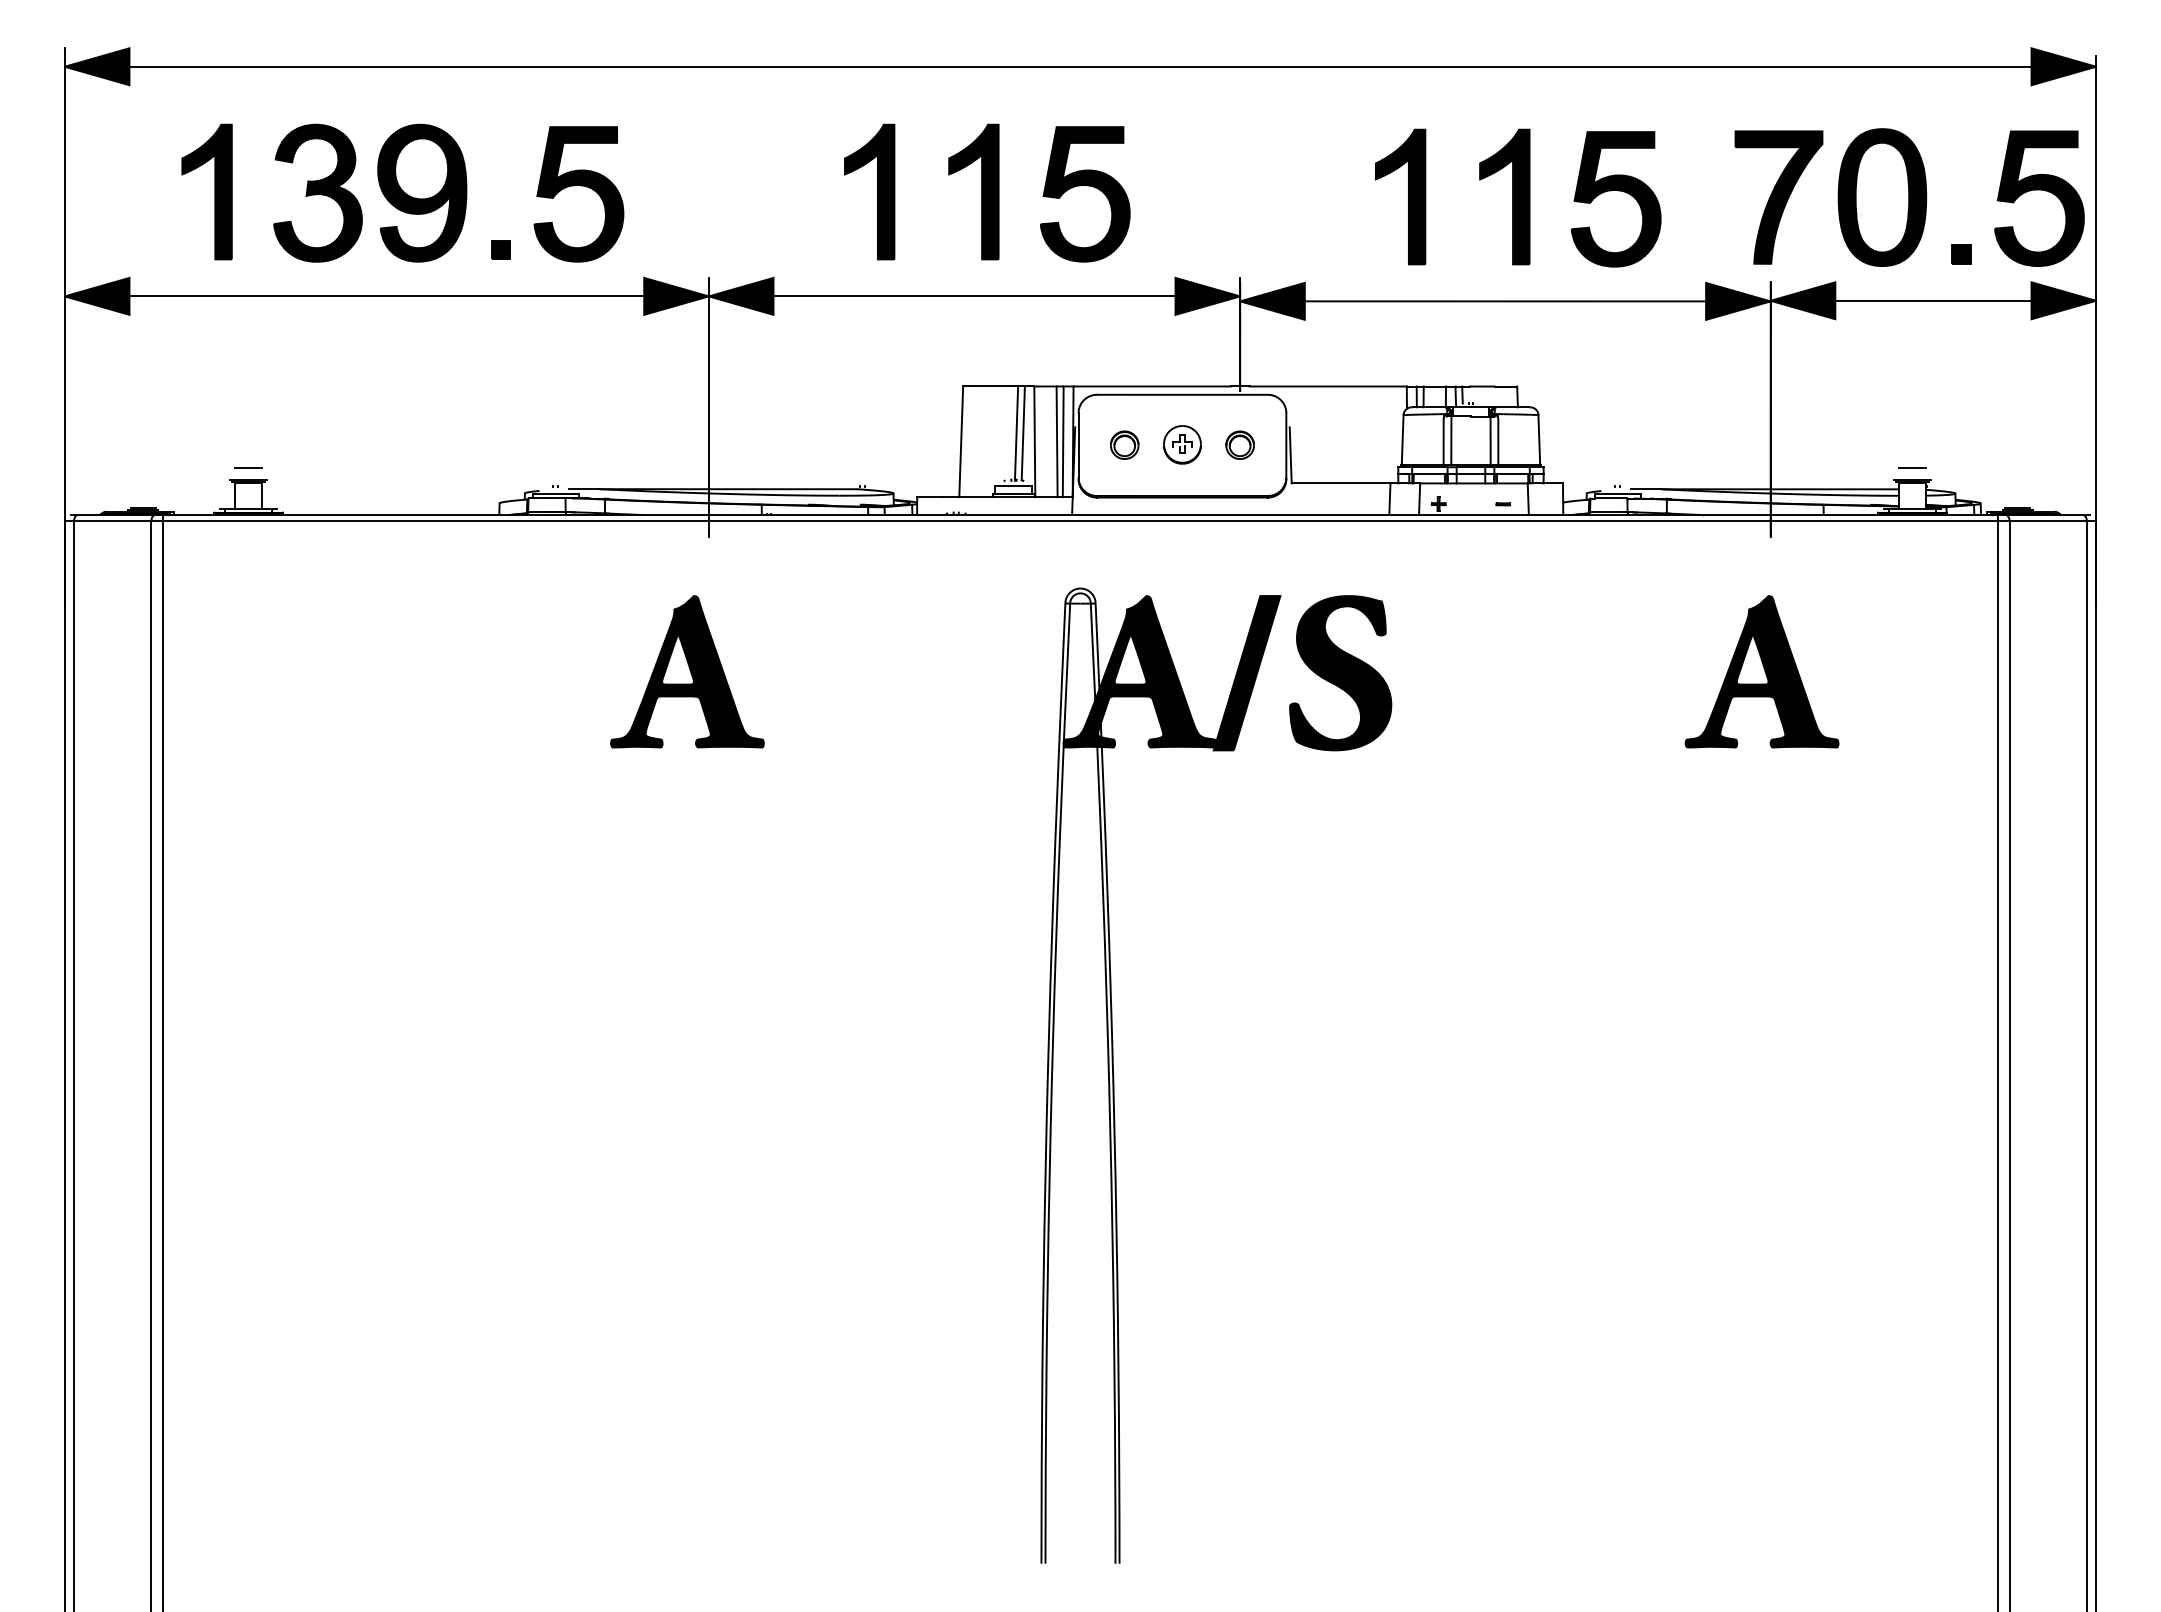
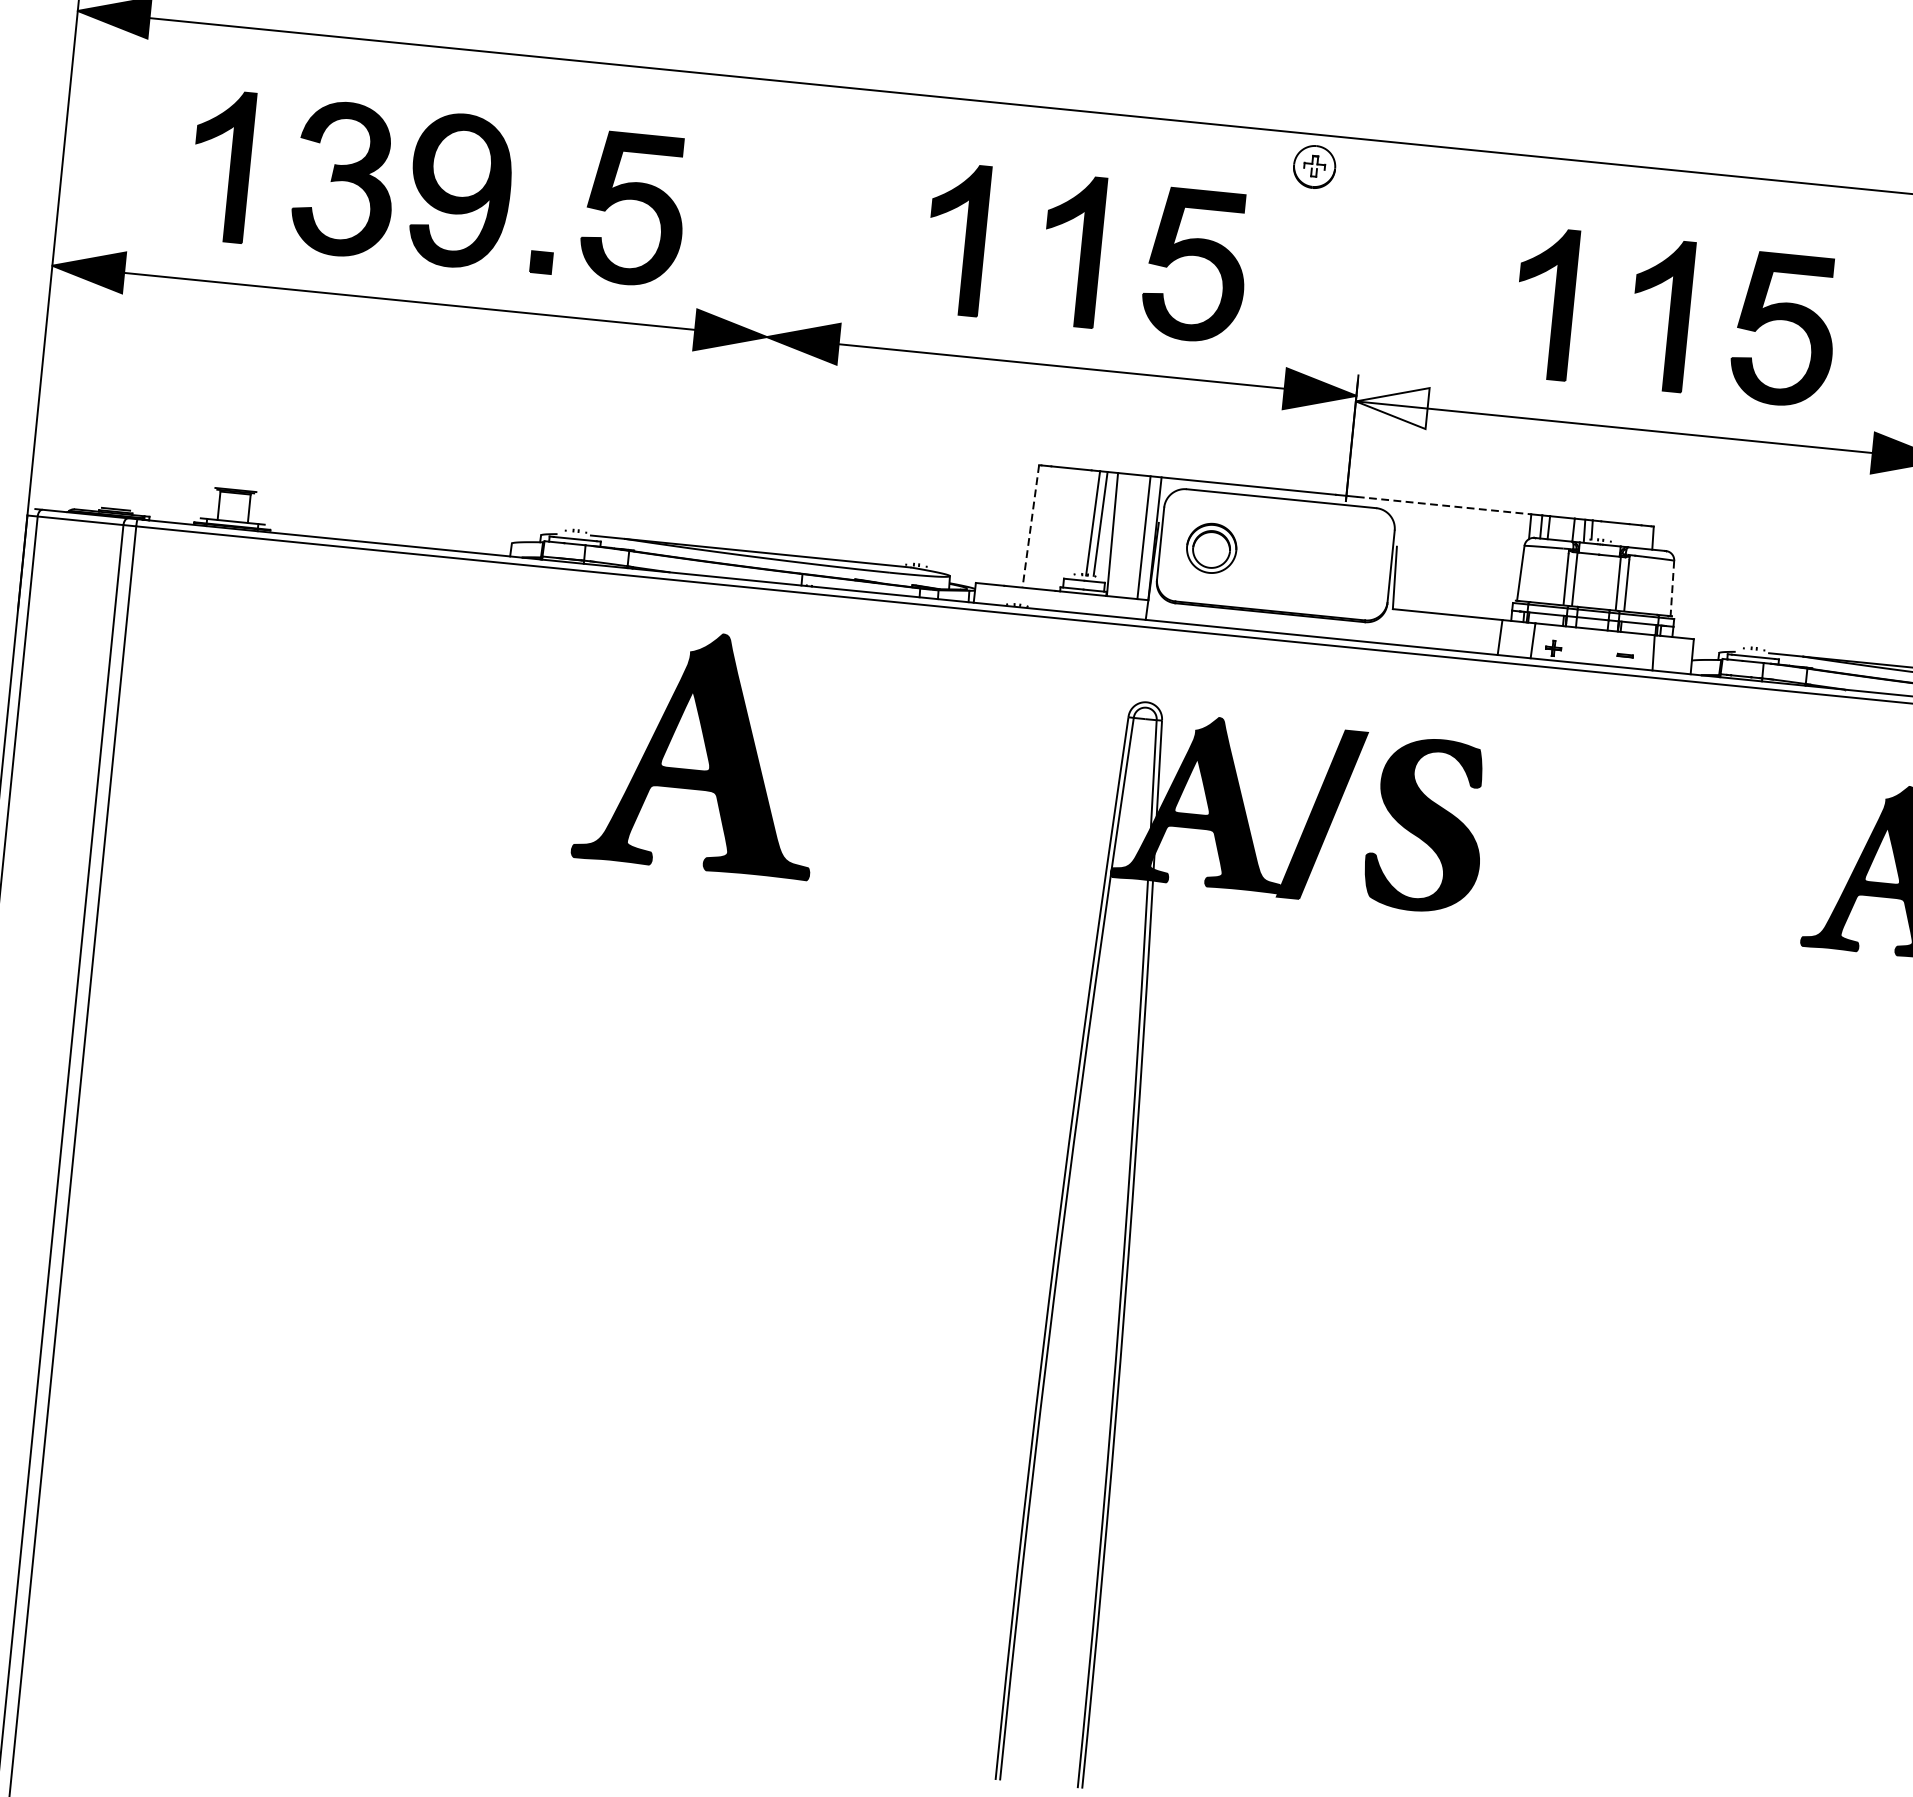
fill: (1272, 300) -> (1391, 404), removed
line: (1328, 386) -> (1444, 505), solid -> dashed
line: (708, 406) -> (754, 459), removed
line: (1539, 440) -> (1672, 588), solid -> dashed
line: (1056, 441) -> (1136, 536), removed
line: (961, 442) -> (1031, 527), solid -> dashed
part: (1124, 444) -> (1211, 547), size x1.6
part: (1182, 444) -> (1314, 166), moved
part: (1239, 444) -> (1339, 560), removed
line: (248, 467) -> (237, 475), removed
part: (687, 671) -> (701, 750), size x1.4

